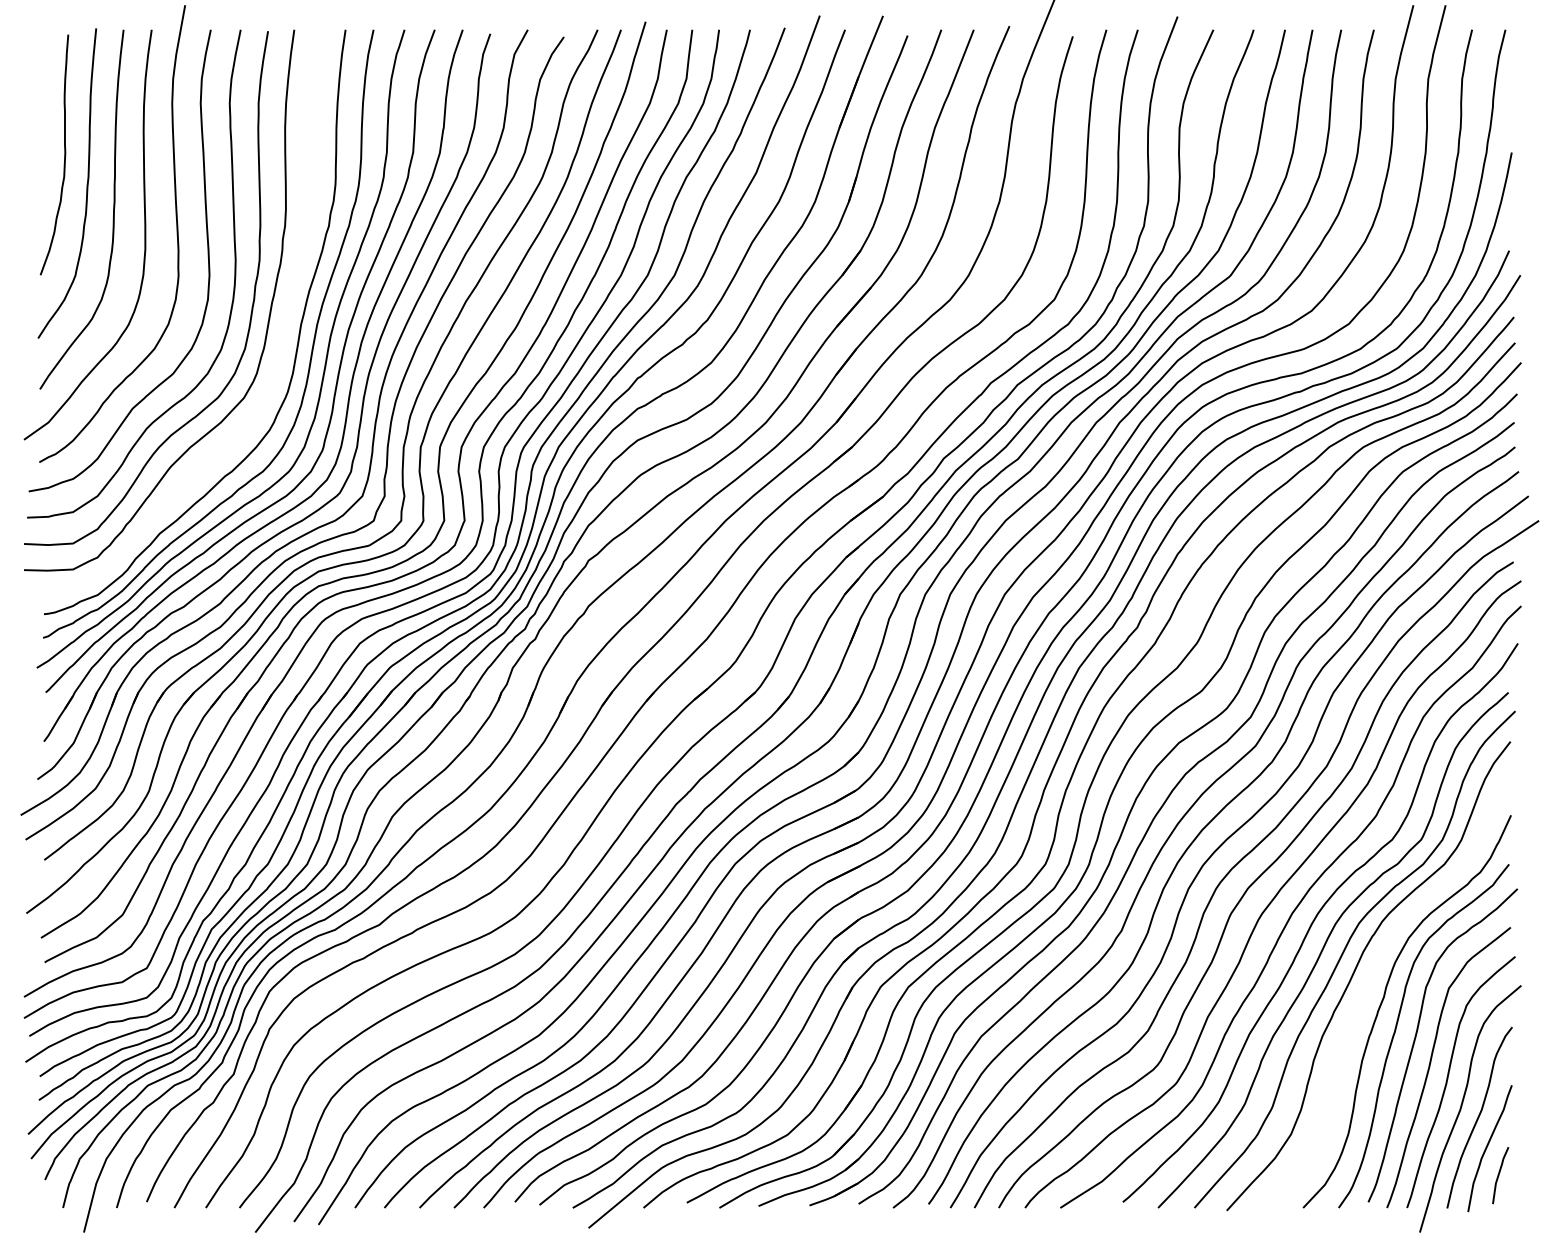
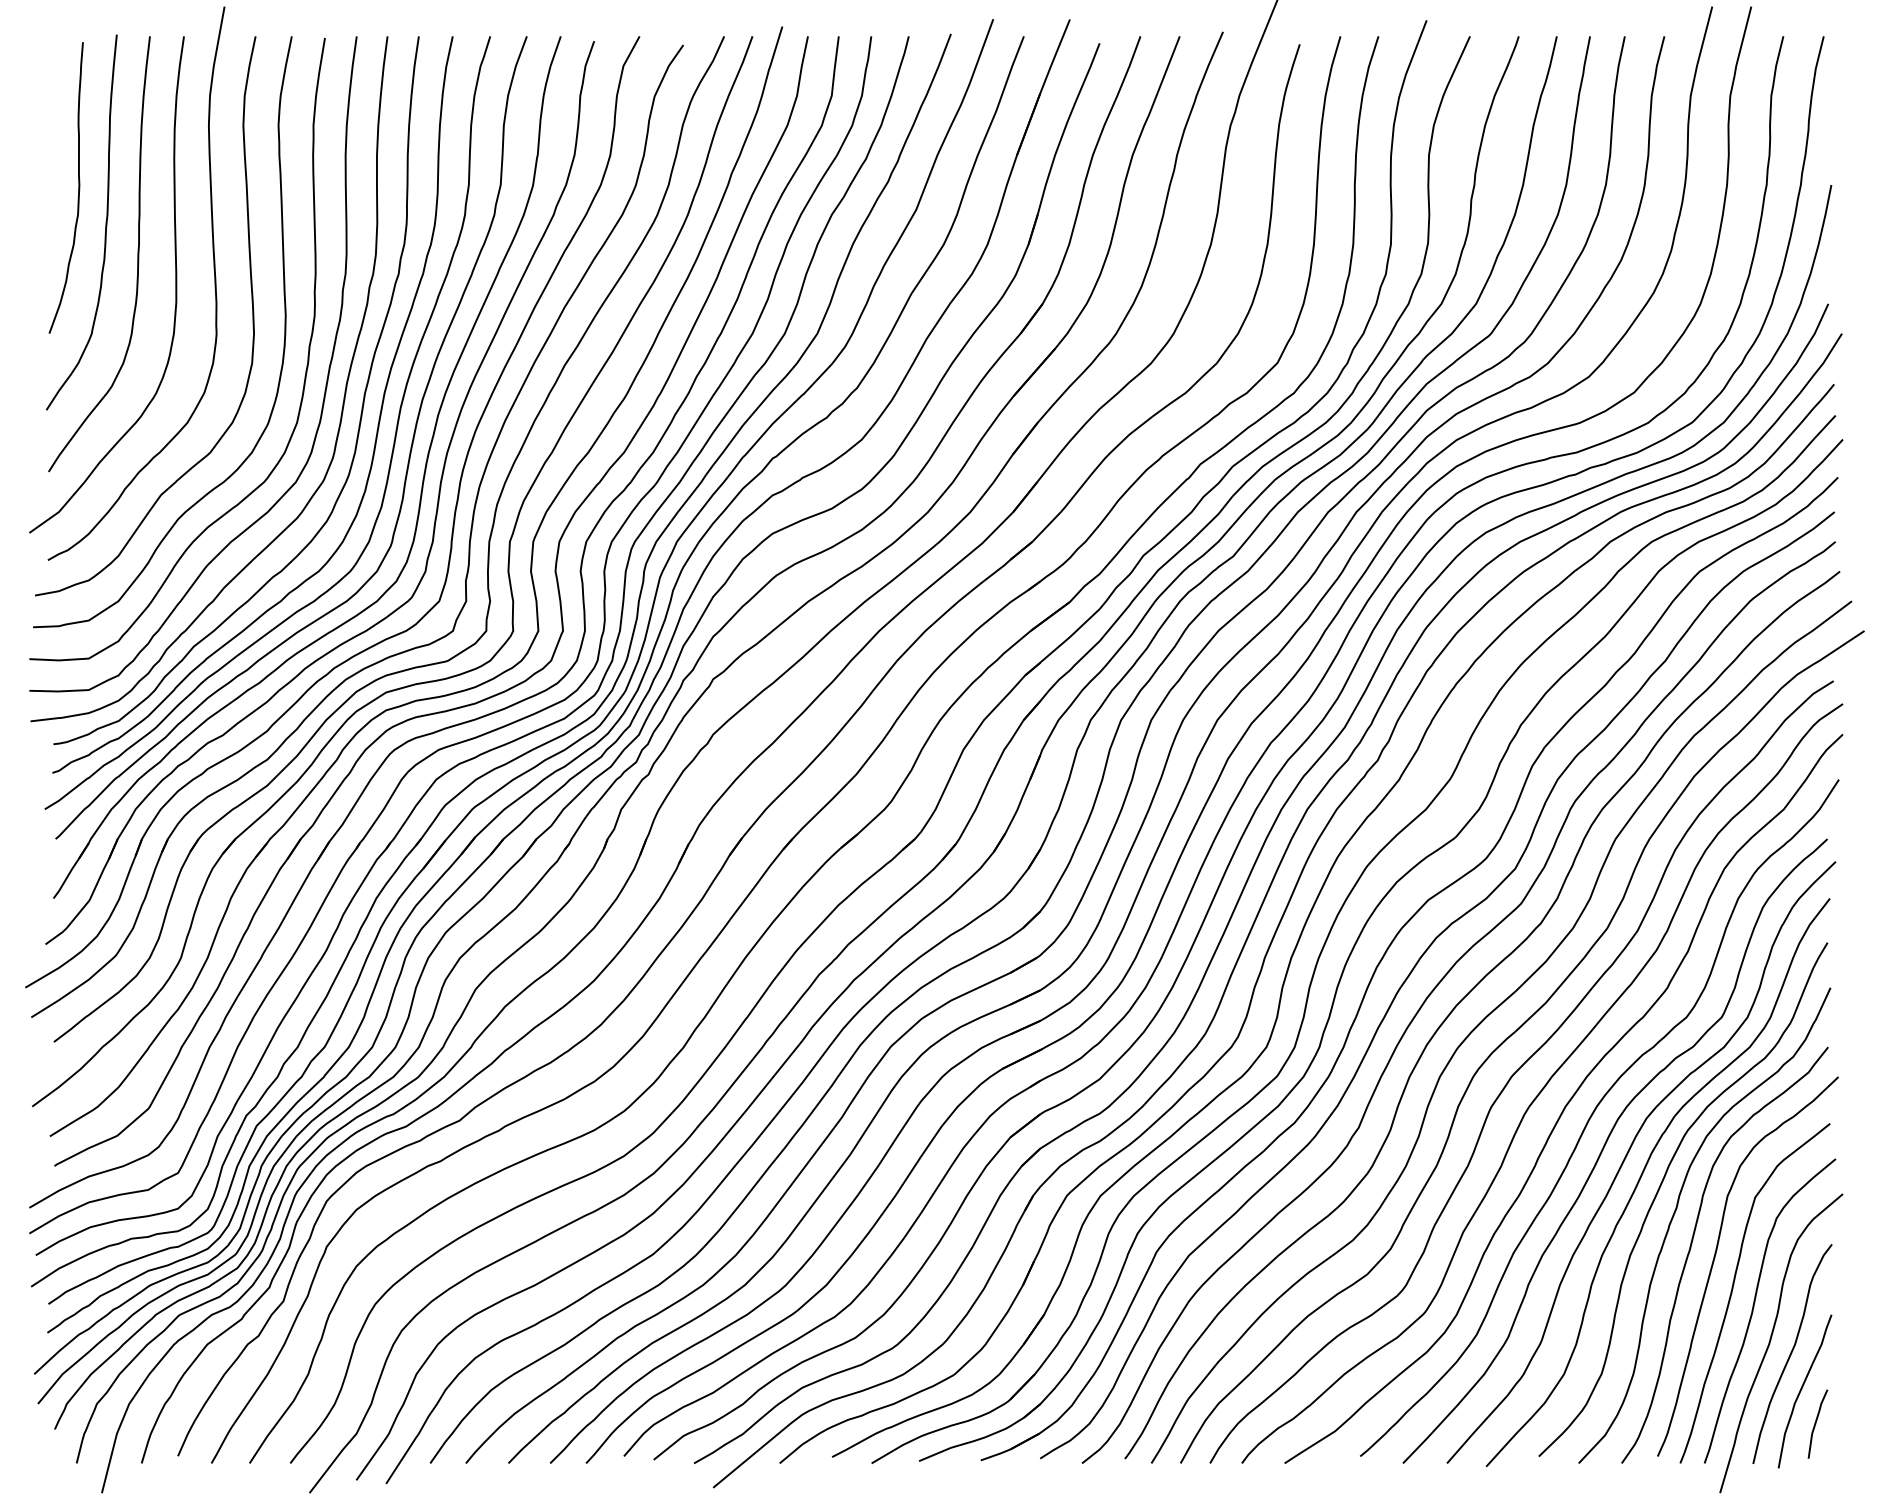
curve: (283, 327) -> (343, 396), added
curve: (1370, 981) -> (1660, 1188), added

